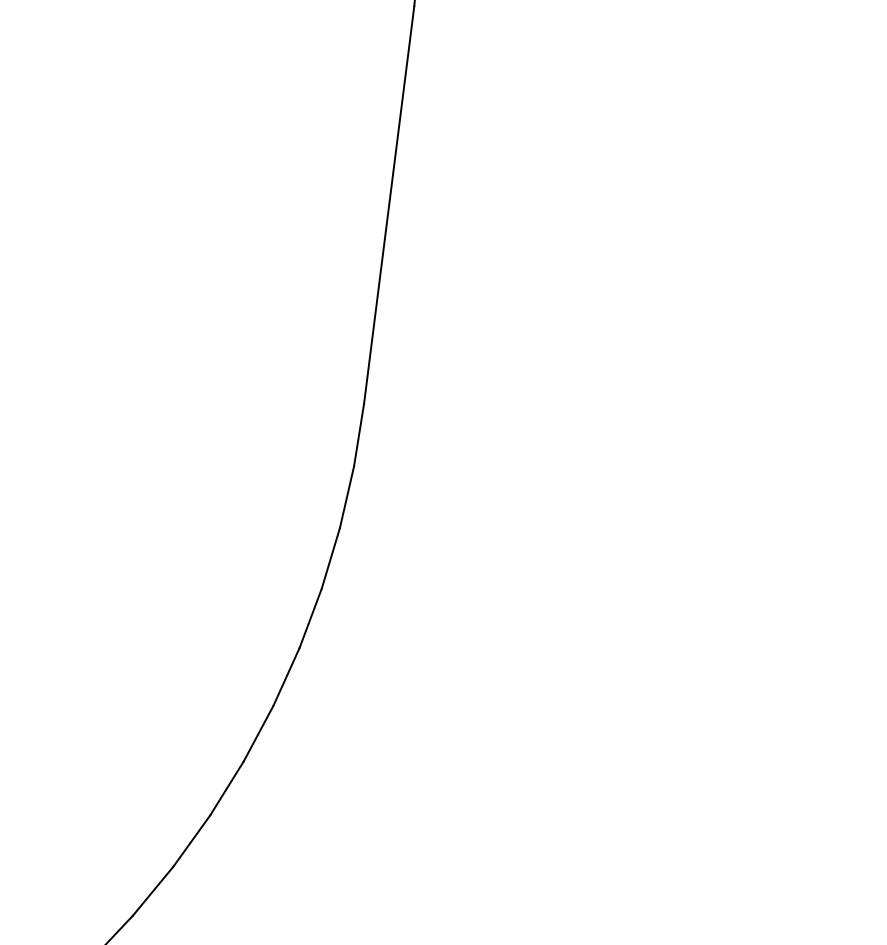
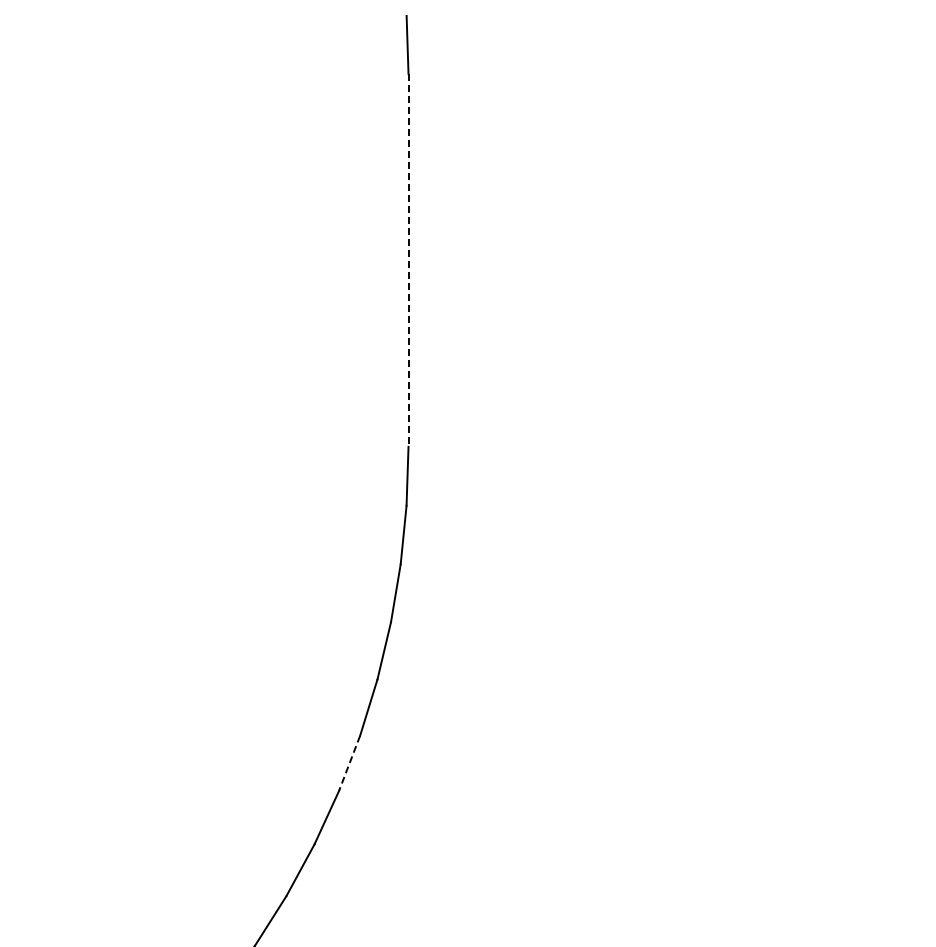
line: (389, 205) -> (408, 260), solid -> dashed
line: (258, 733) -> (349, 763), solid -> dashed

